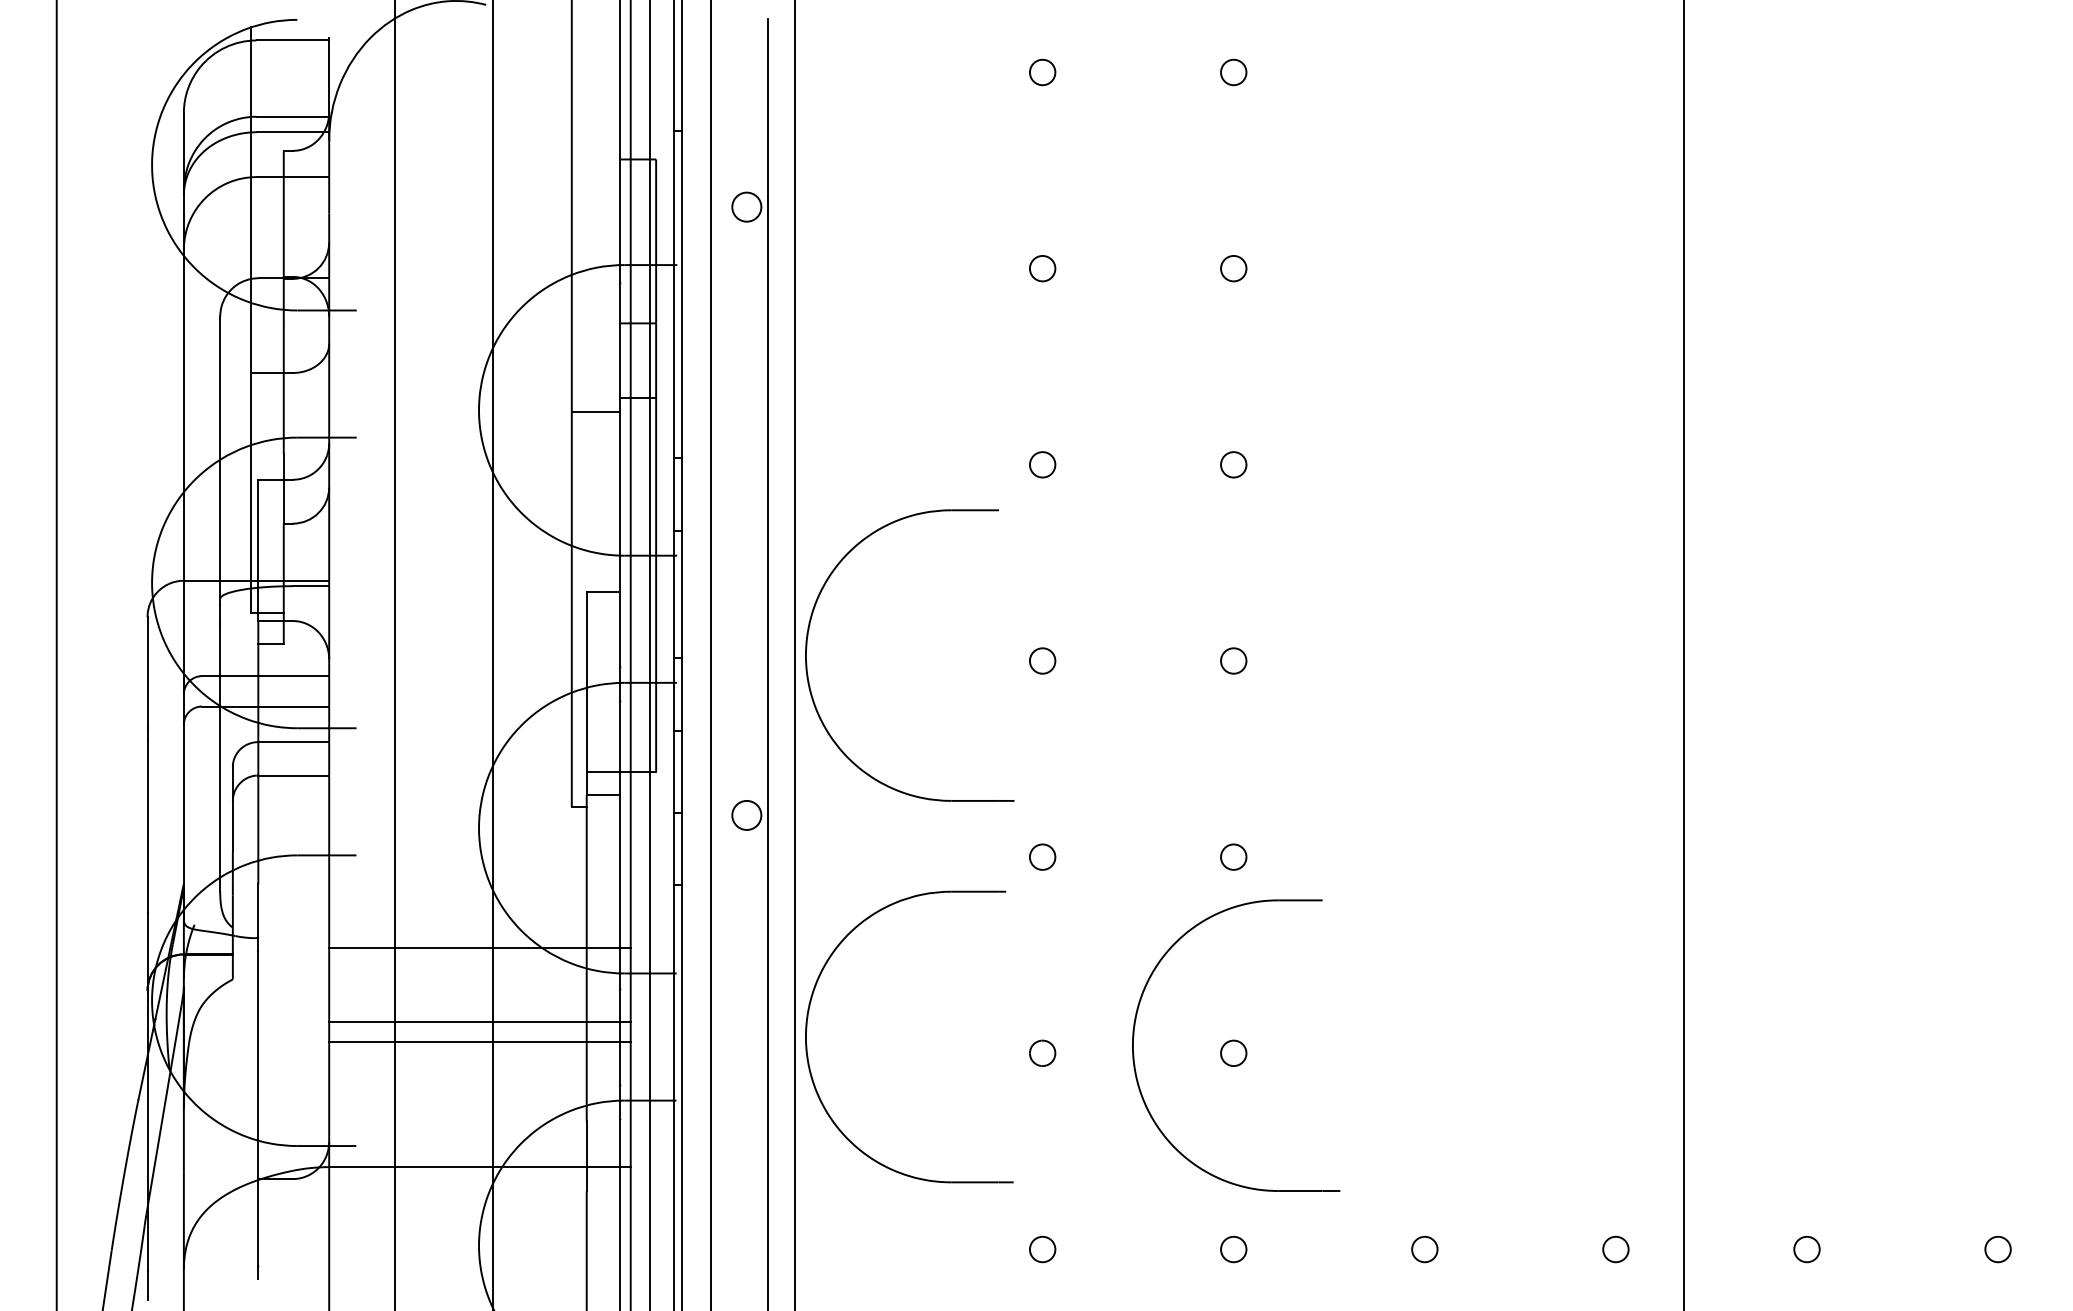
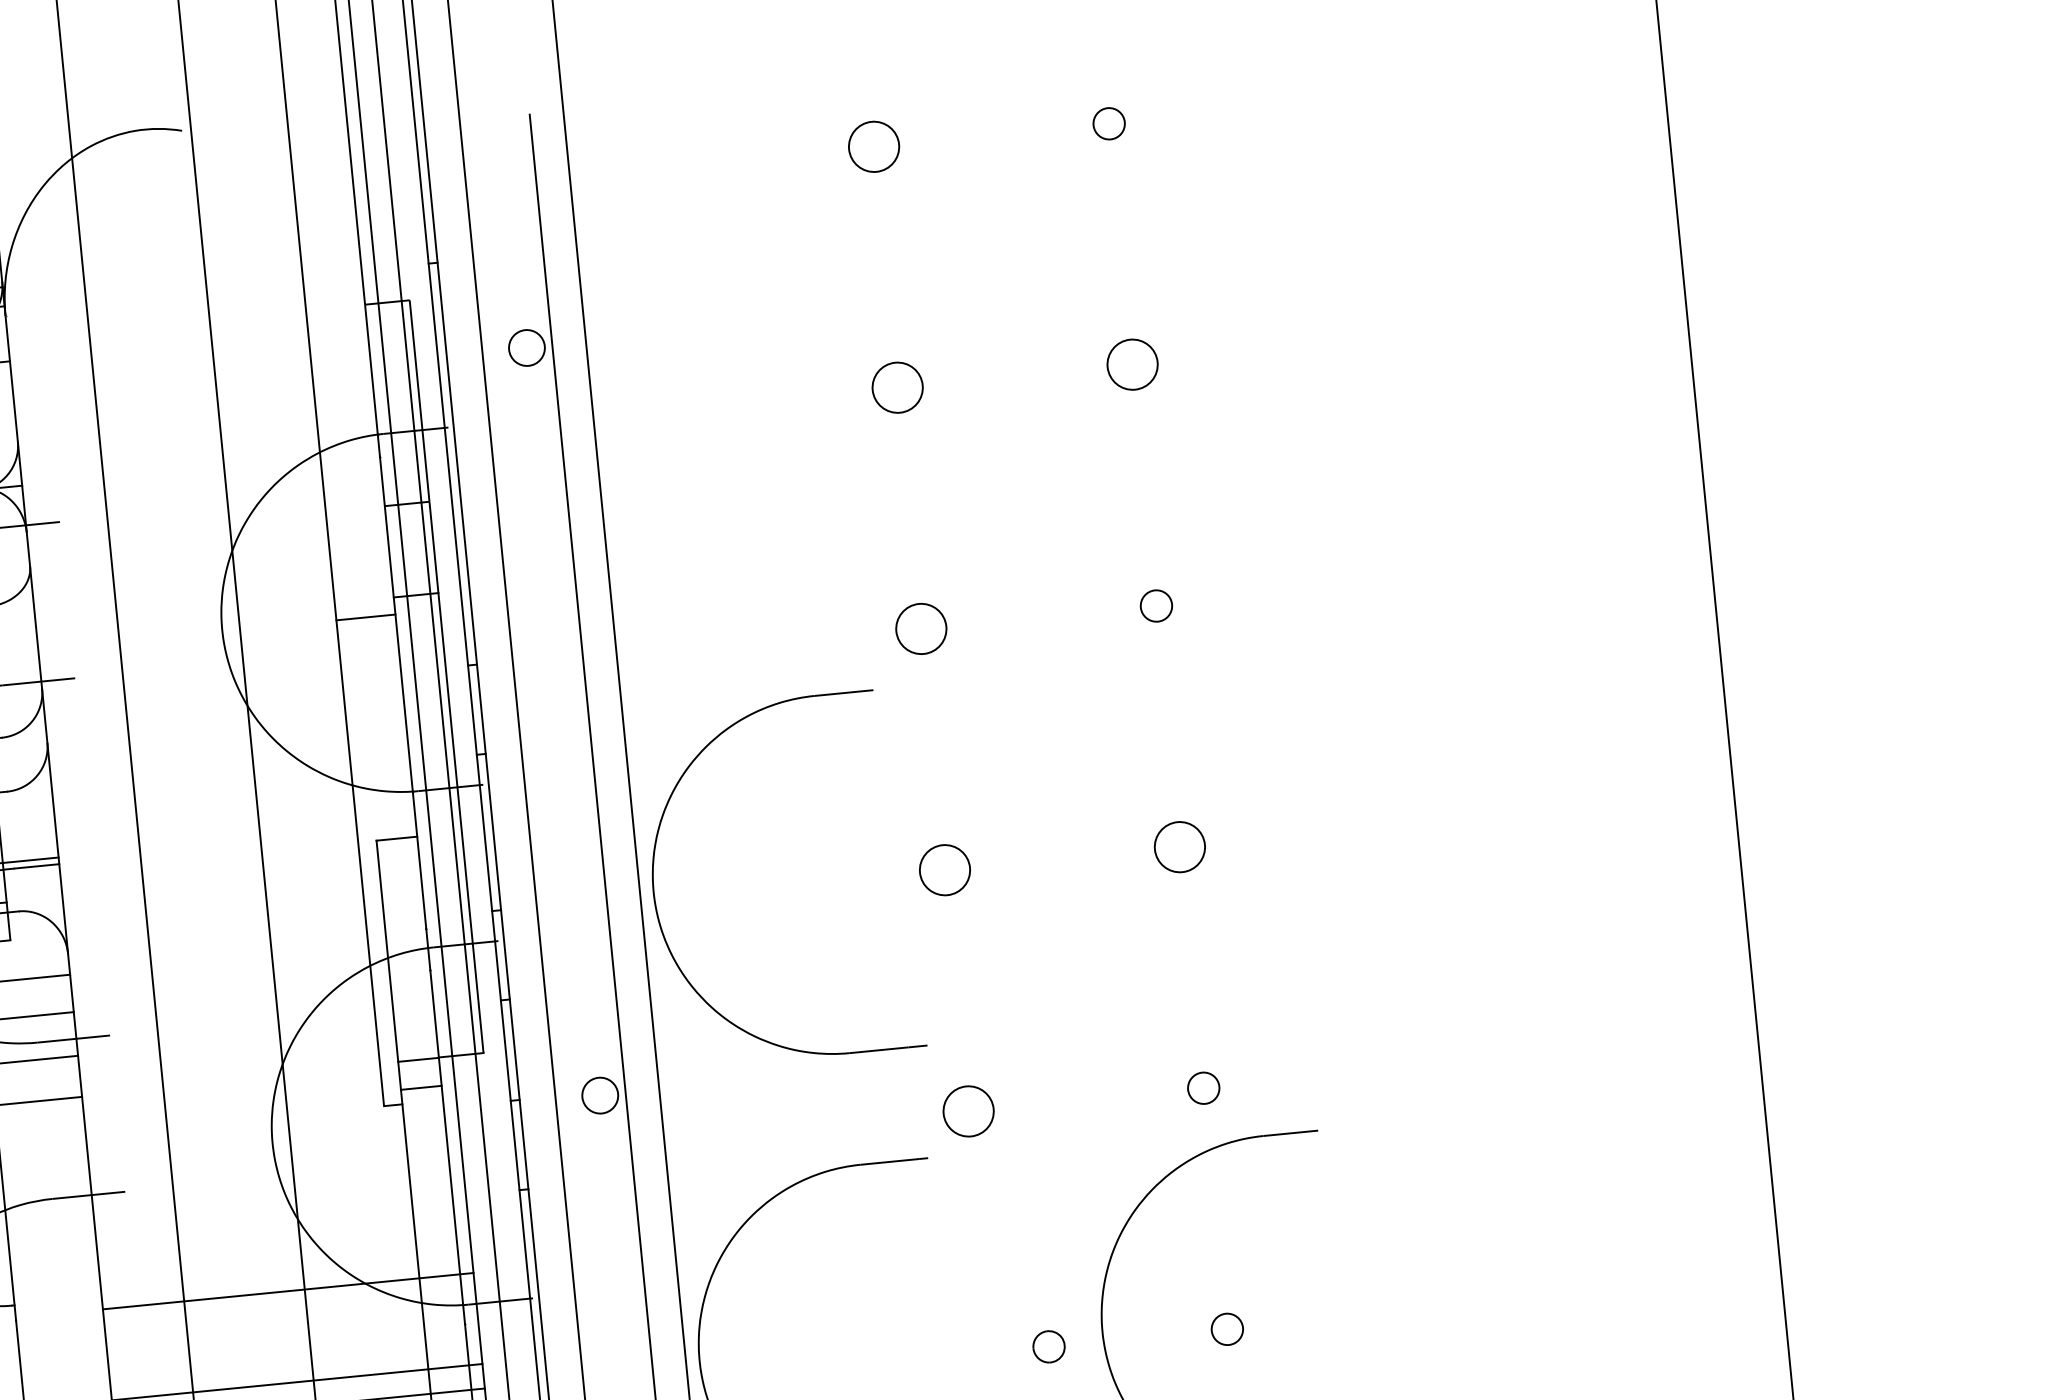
circle: (1042, 72) -> (874, 146), size x1.6
circle: (1042, 268) -> (897, 387), size x1.6
circle: (1233, 268) -> (1132, 364), size x1.6
circle: (1042, 464) -> (921, 628), size x1.6
circle: (1042, 660) -> (944, 869), size x1.6
circle: (1233, 660) -> (1179, 846), size x1.6
circle: (1042, 856) -> (968, 1110), size x1.6
part: (1042, 1052) -> (1048, 1345), moved

